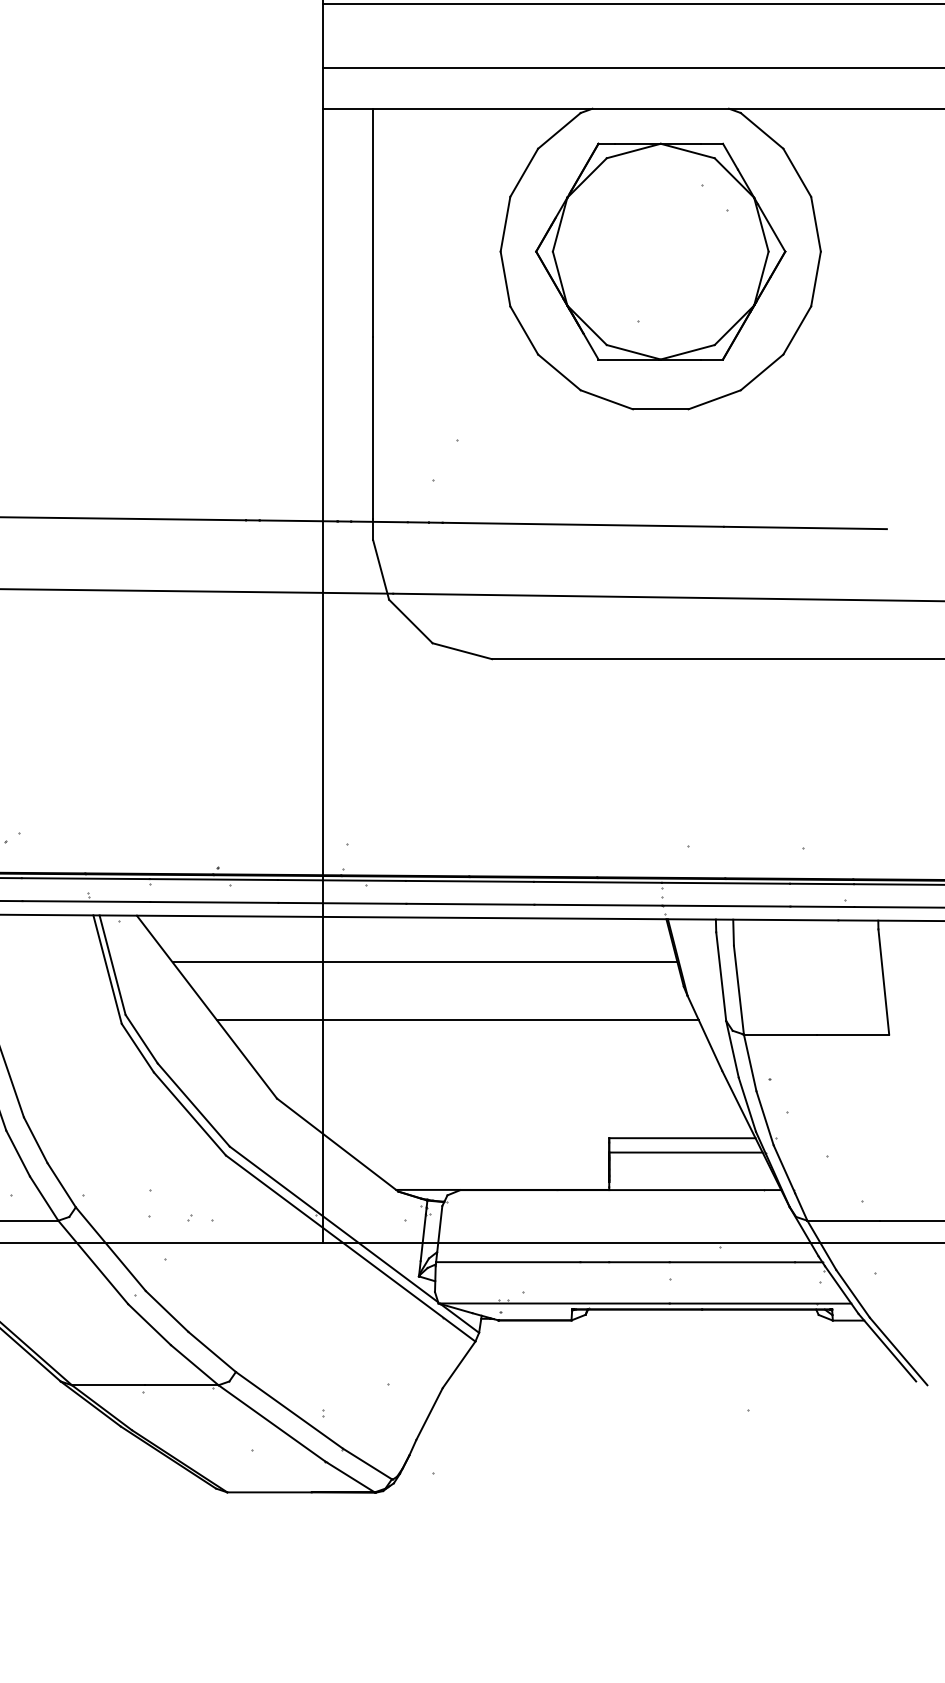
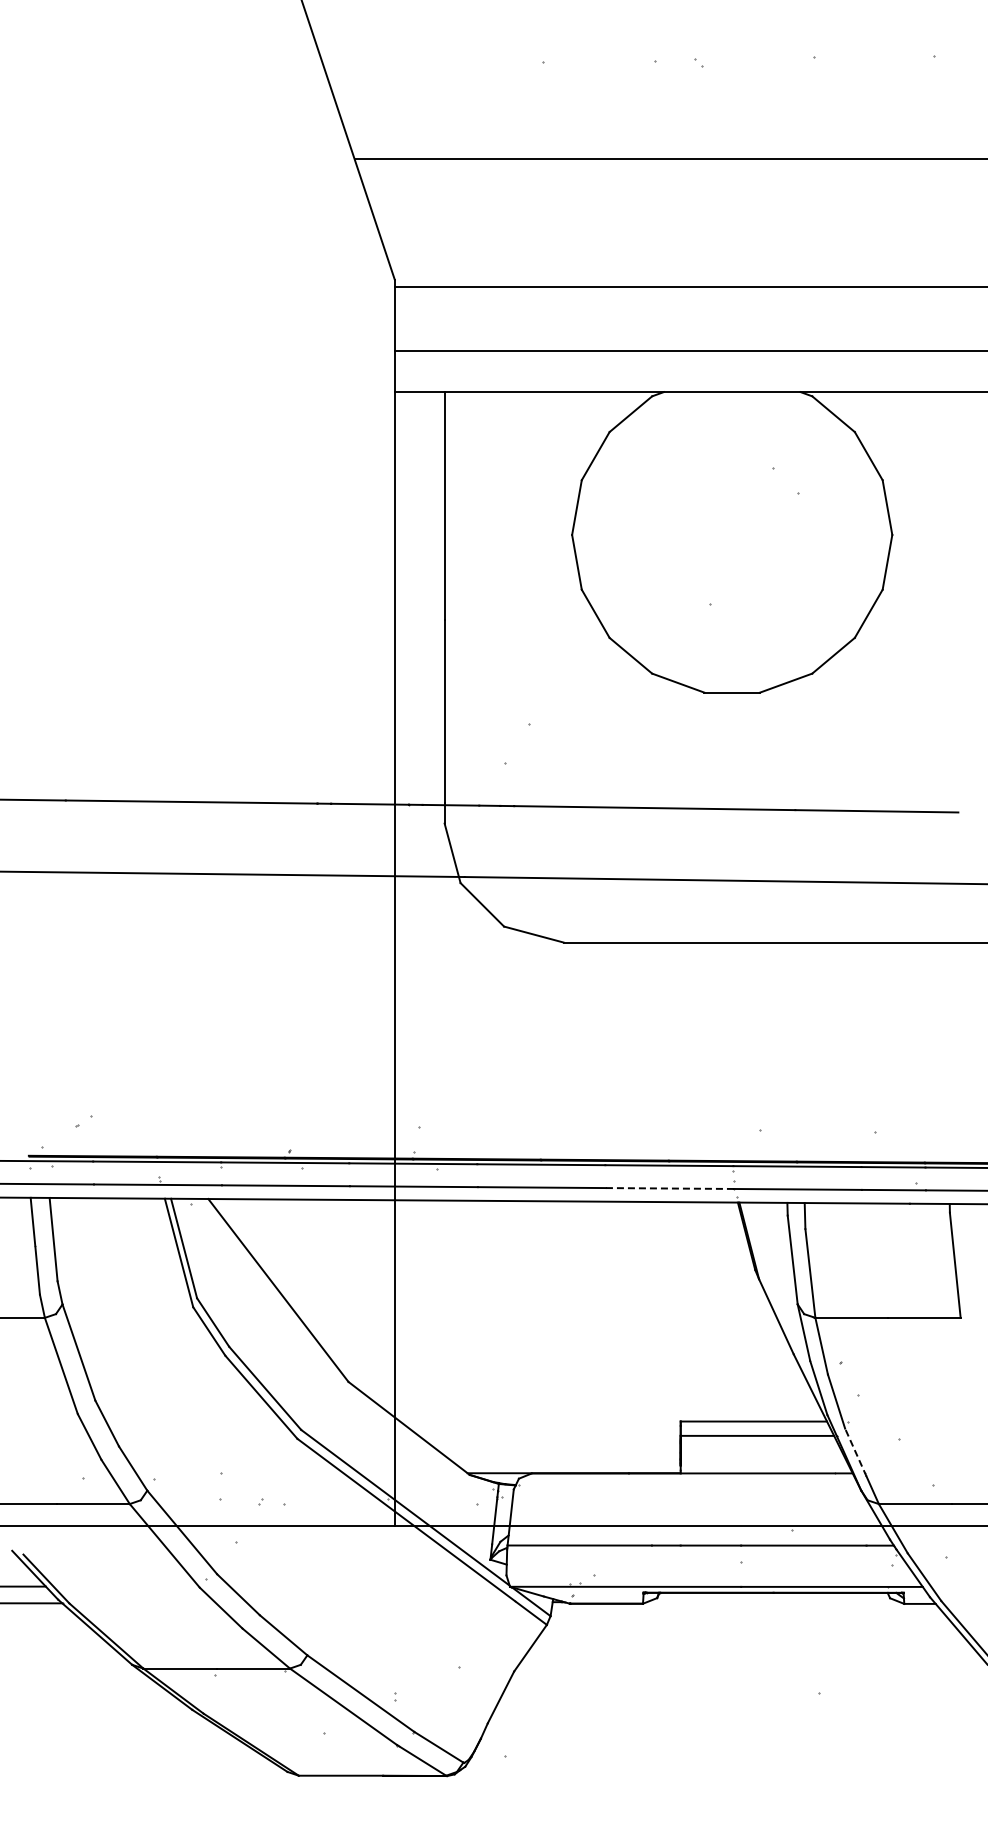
part: (660, 251) -> (731, 534), removed
line: (598, 905) -> (669, 1188), solid -> dashed
line: (425, 962) -> (496, 1245), removed
line: (458, 1020) -> (529, 1303), removed
line: (784, 1169) -> (855, 1452), solid -> dashed

